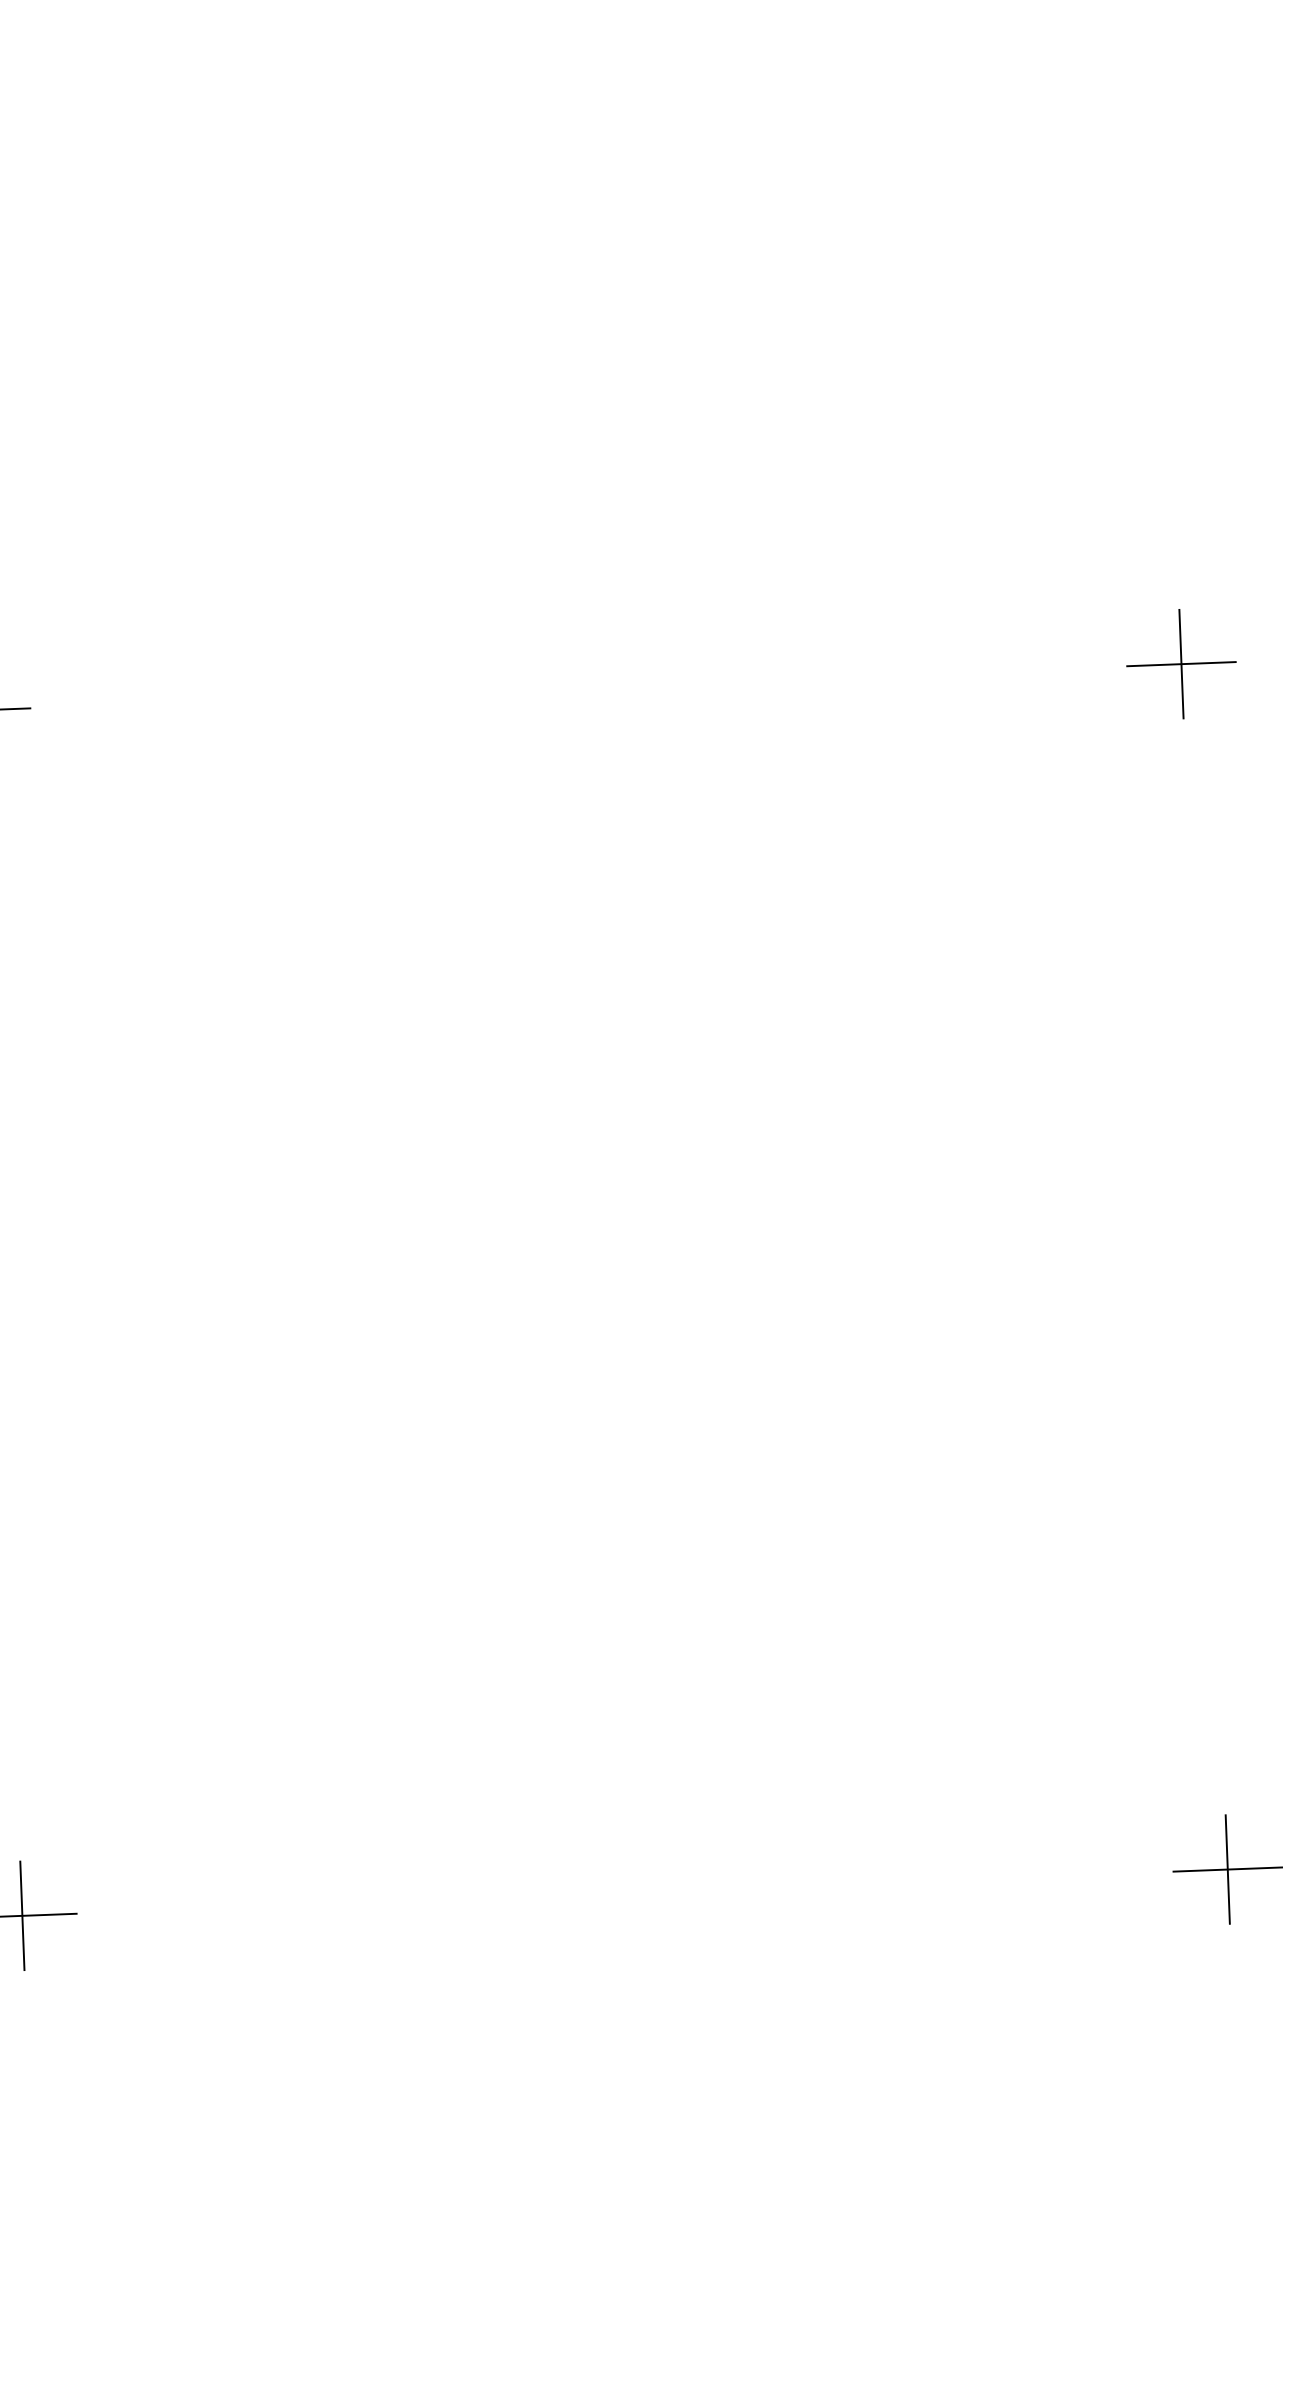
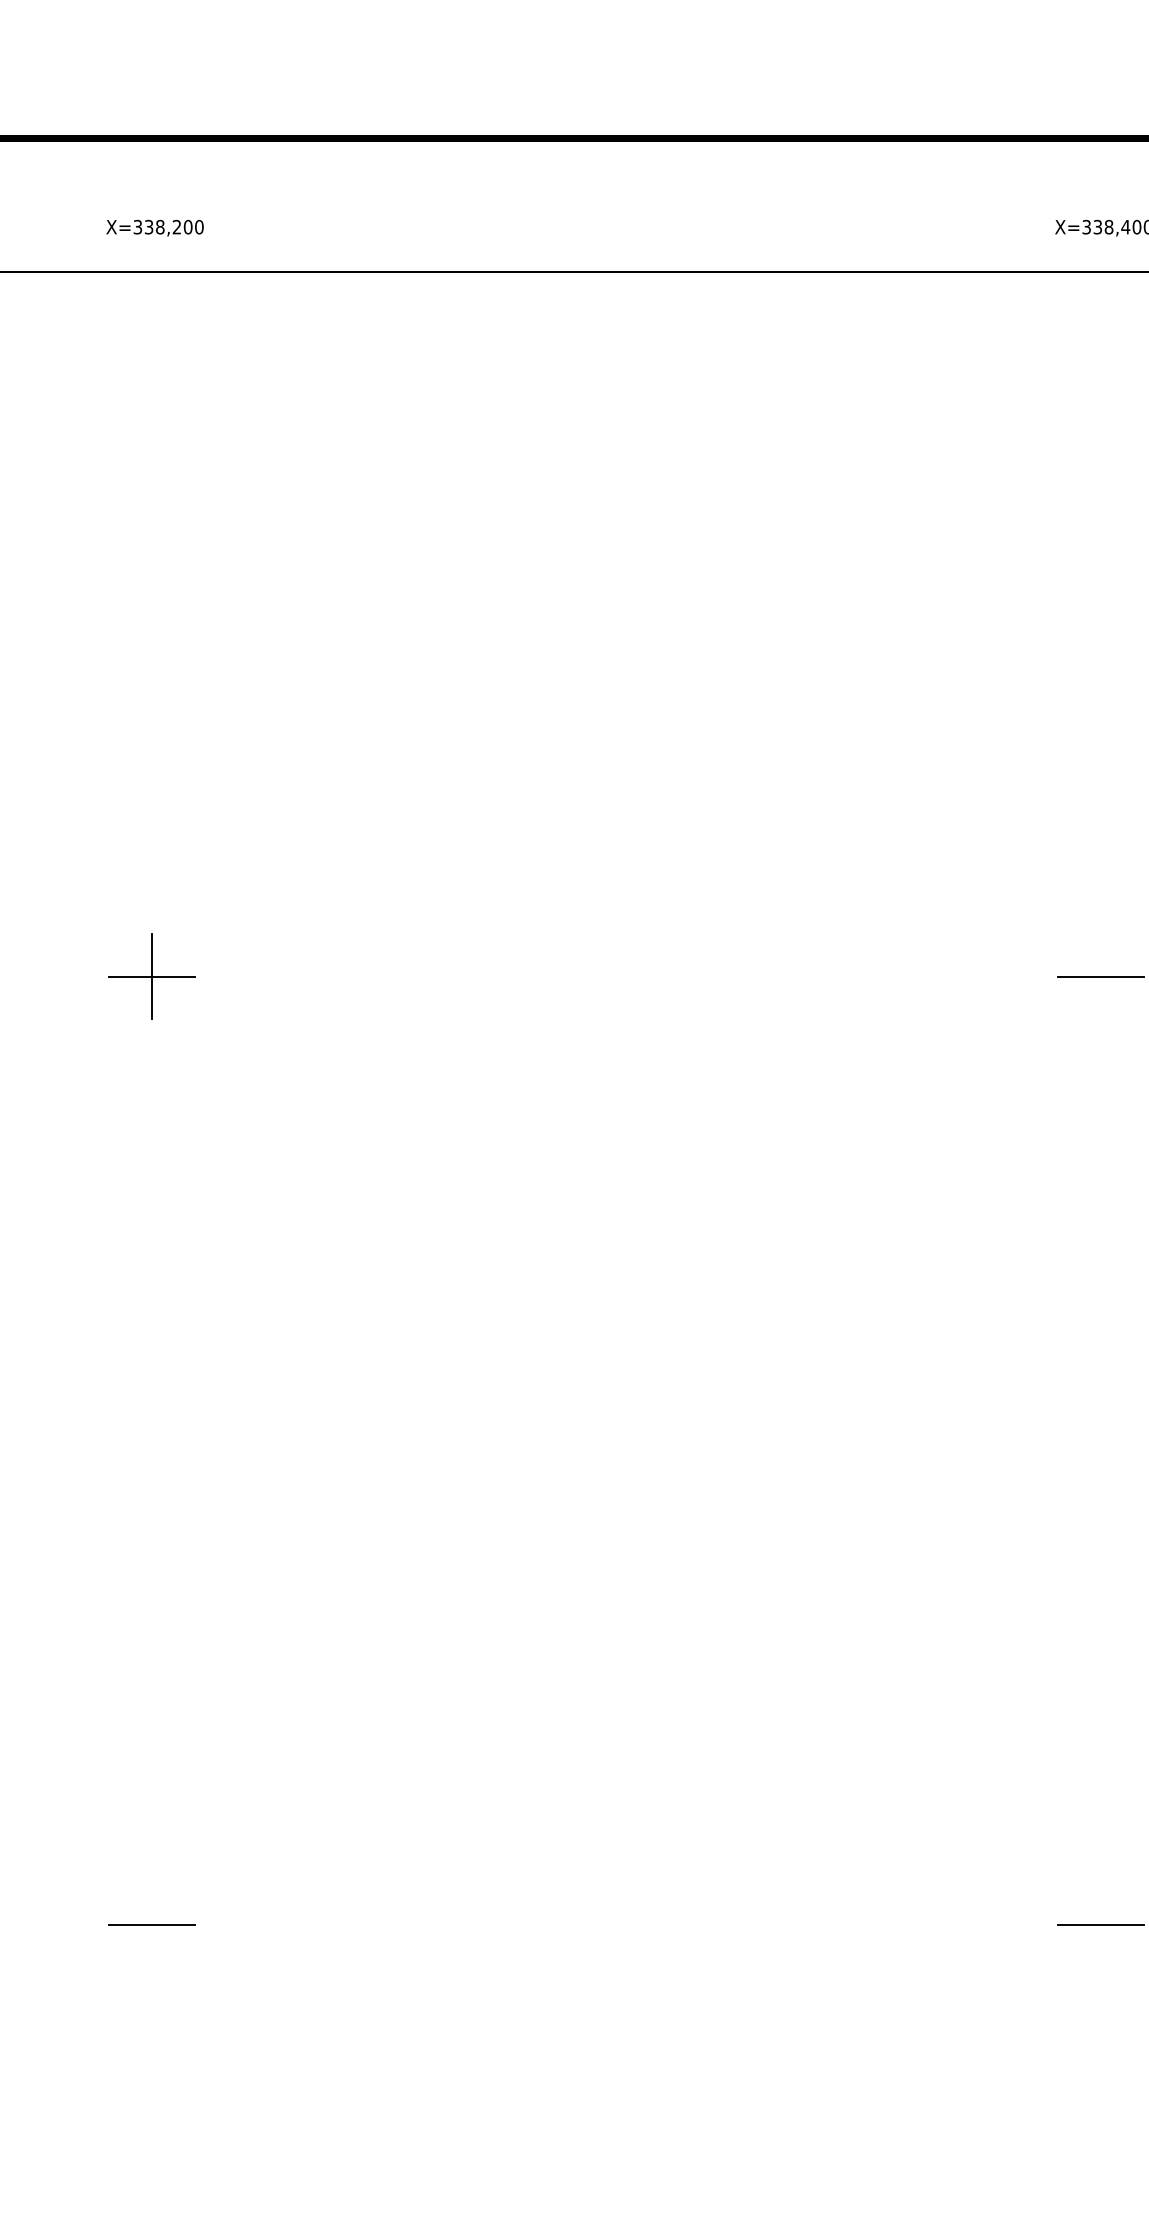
line: (1181, 663) -> (1100, 976), removed
line: (1227, 1869) -> (1100, 1925), removed
line: (23, 1915) -> (152, 1925), removed

